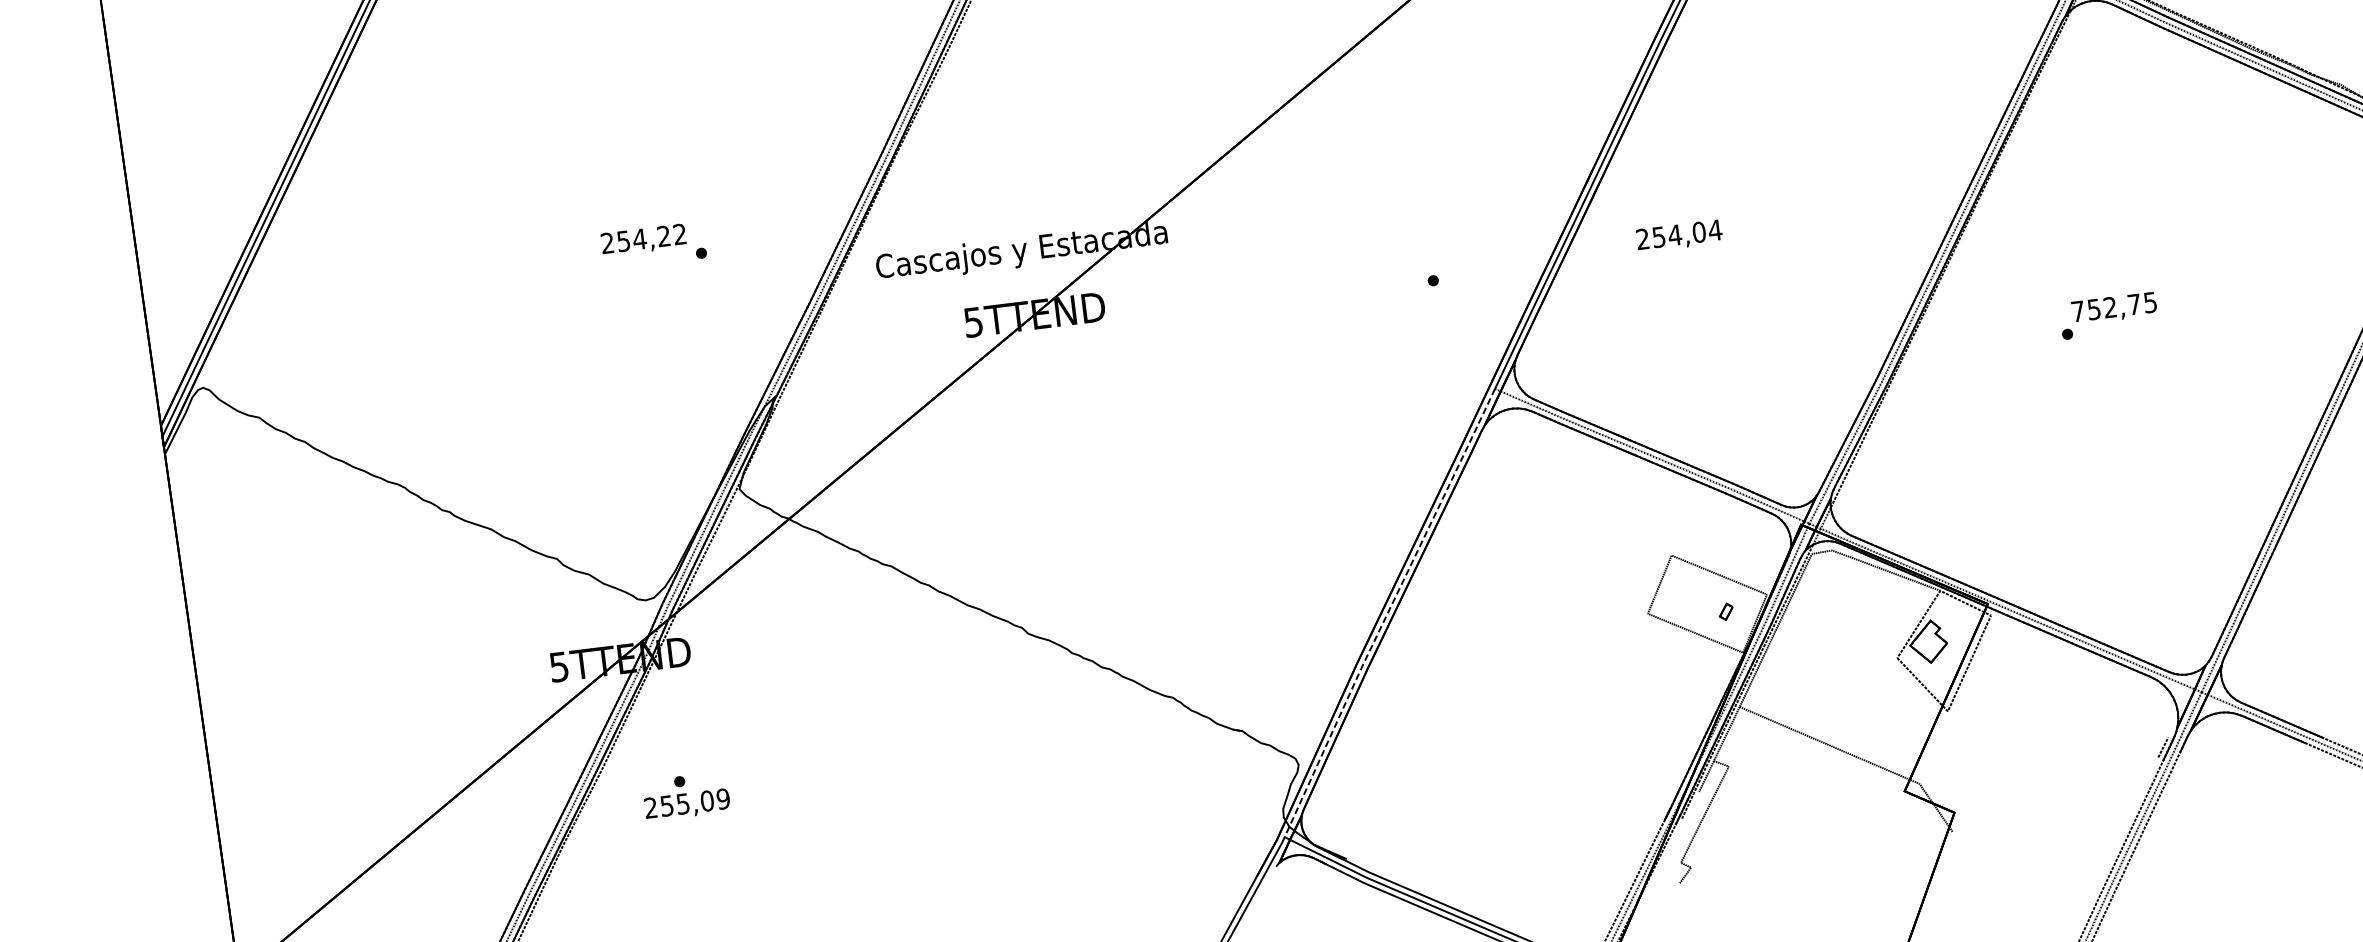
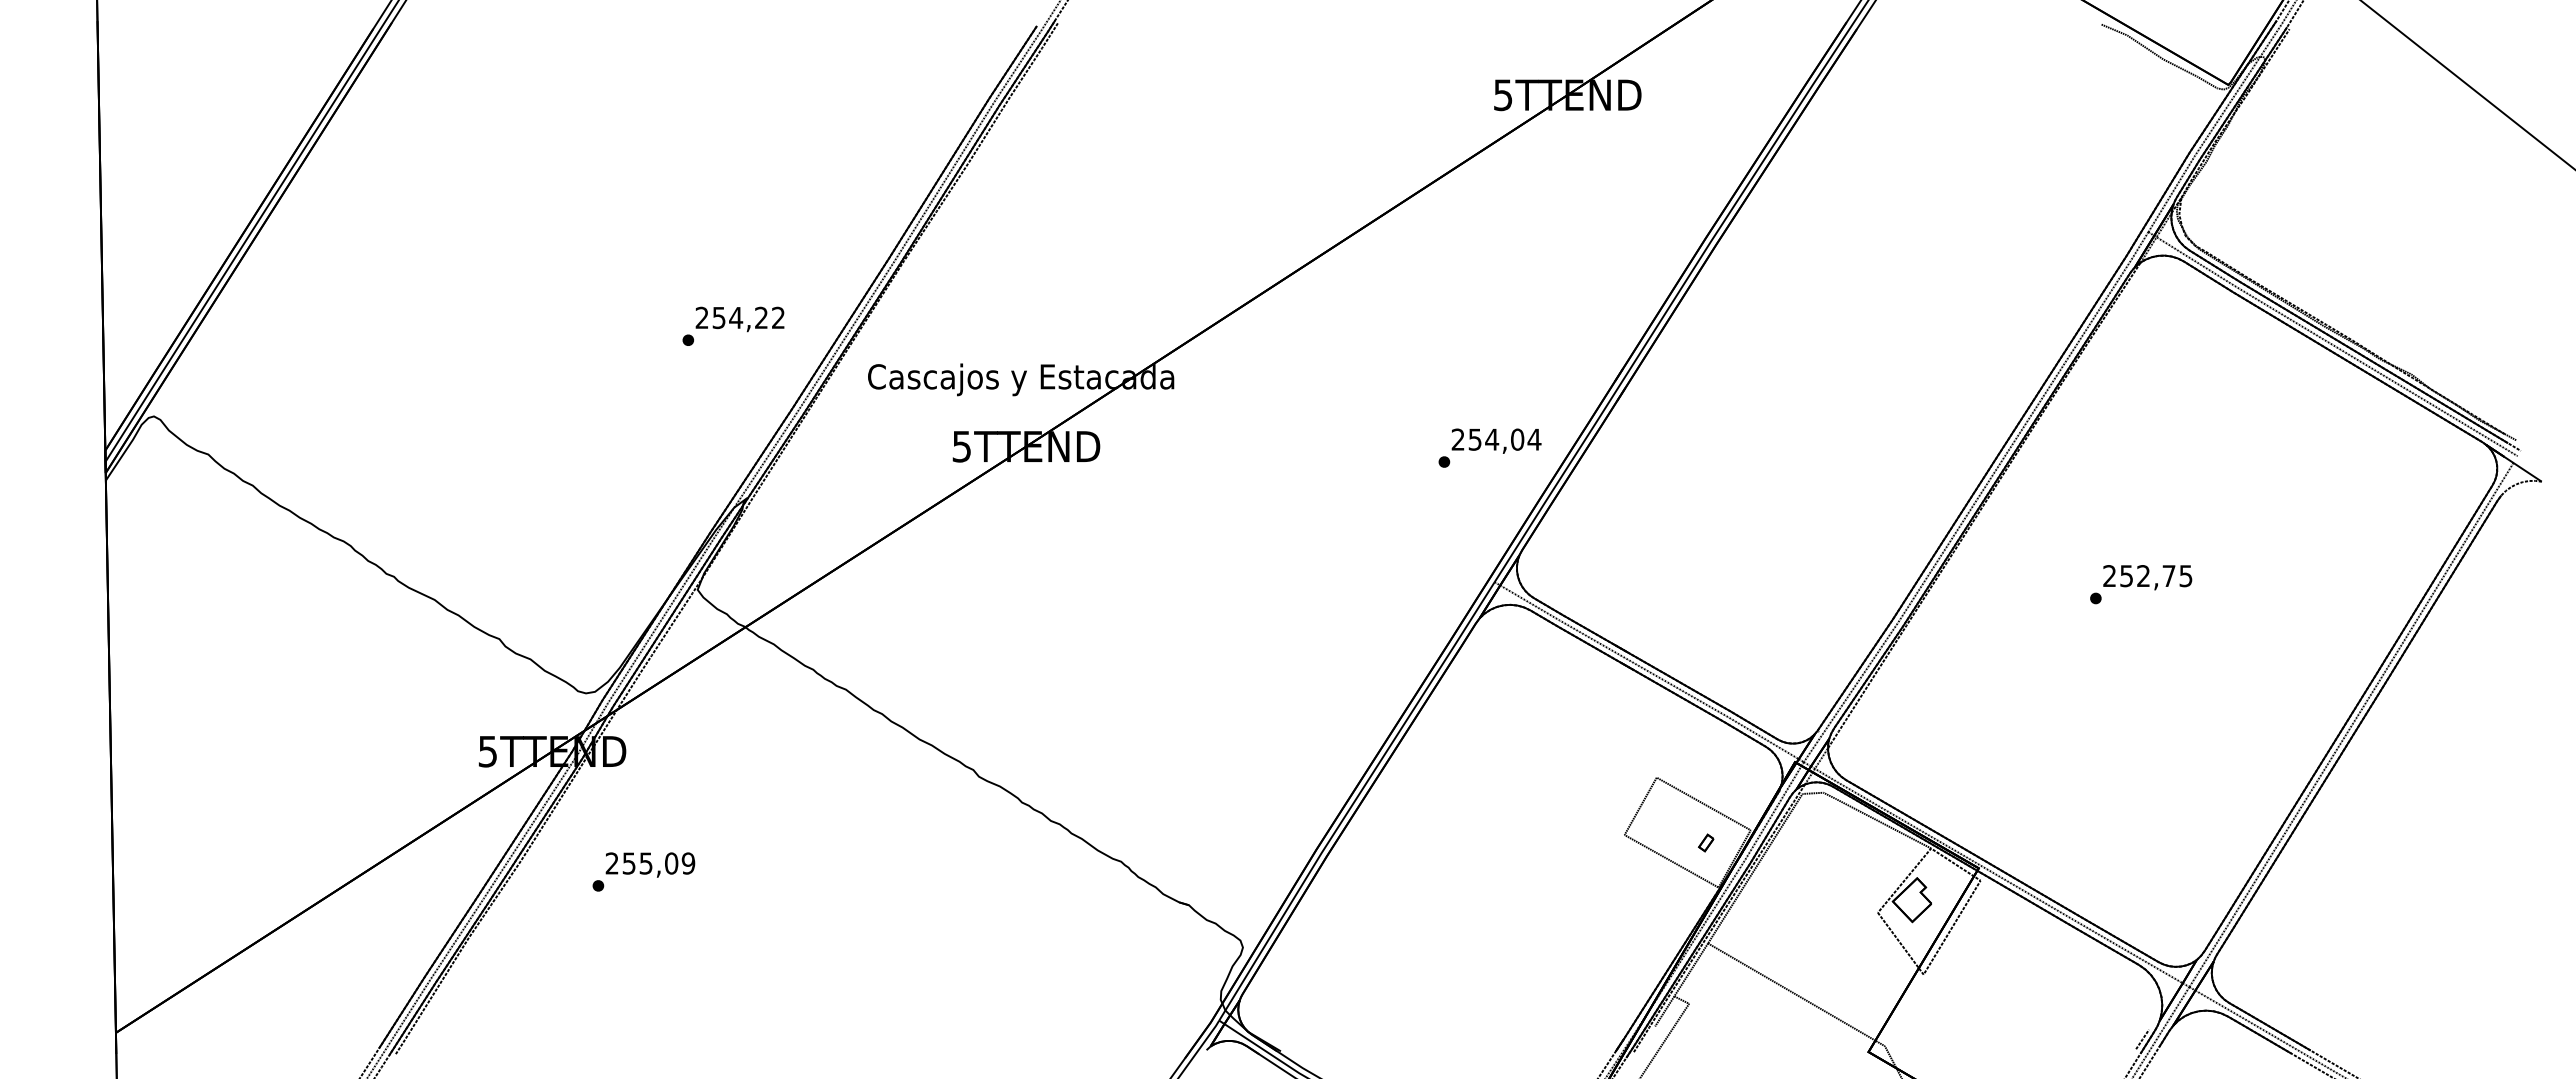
text: (1679, 235) -> (1496, 440), moved
text: (643, 240) -> (739, 319), moved
text: (2077, 310) -> (2109, 575), 752,75 -> 252,75
line: (1388, 612) -> (1355, 800), dashed -> solid
text: (687, 804) -> (650, 864), moved

